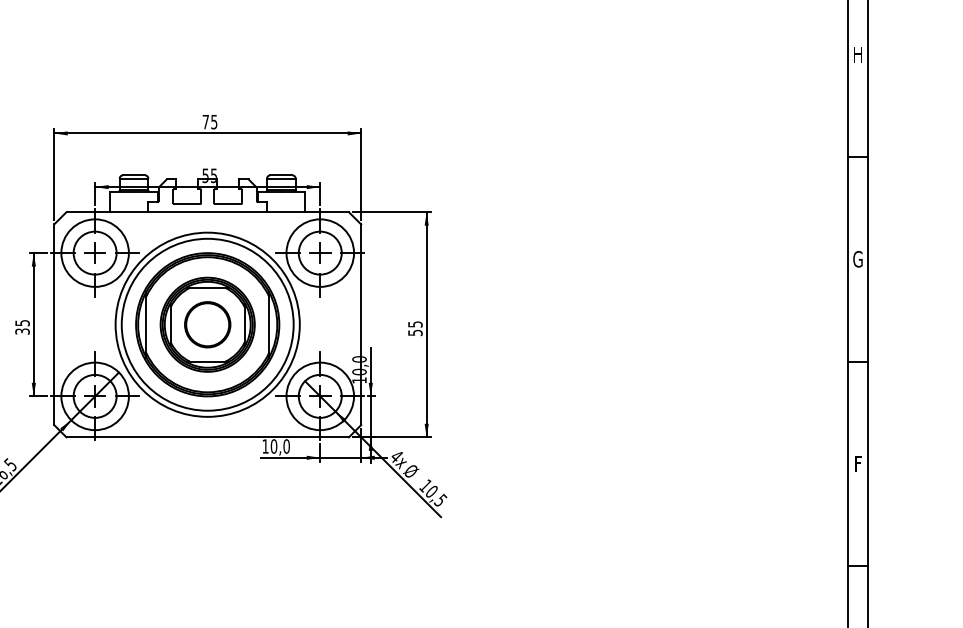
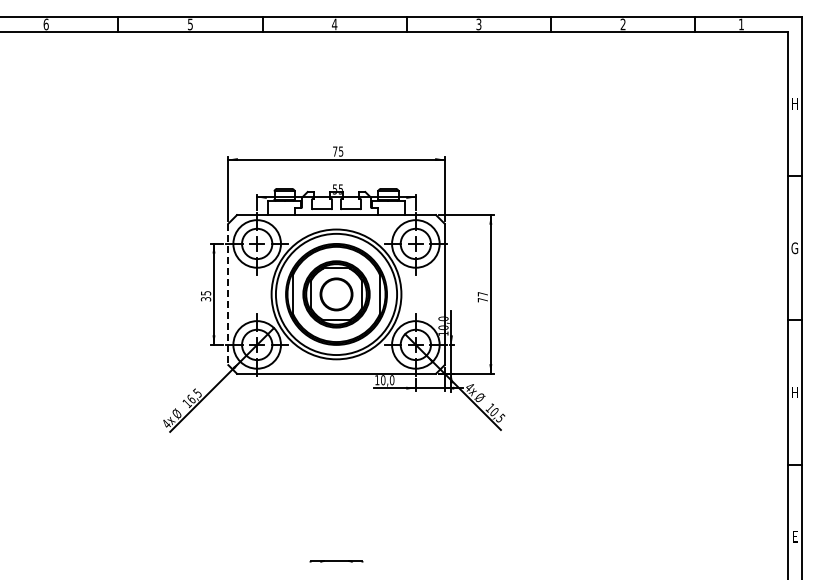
line: (54, 324) -> (228, 294), solid -> dashed
text: (416, 329) -> (483, 297), 55 -> 77
text: (857, 463) -> (794, 392), F -> H

